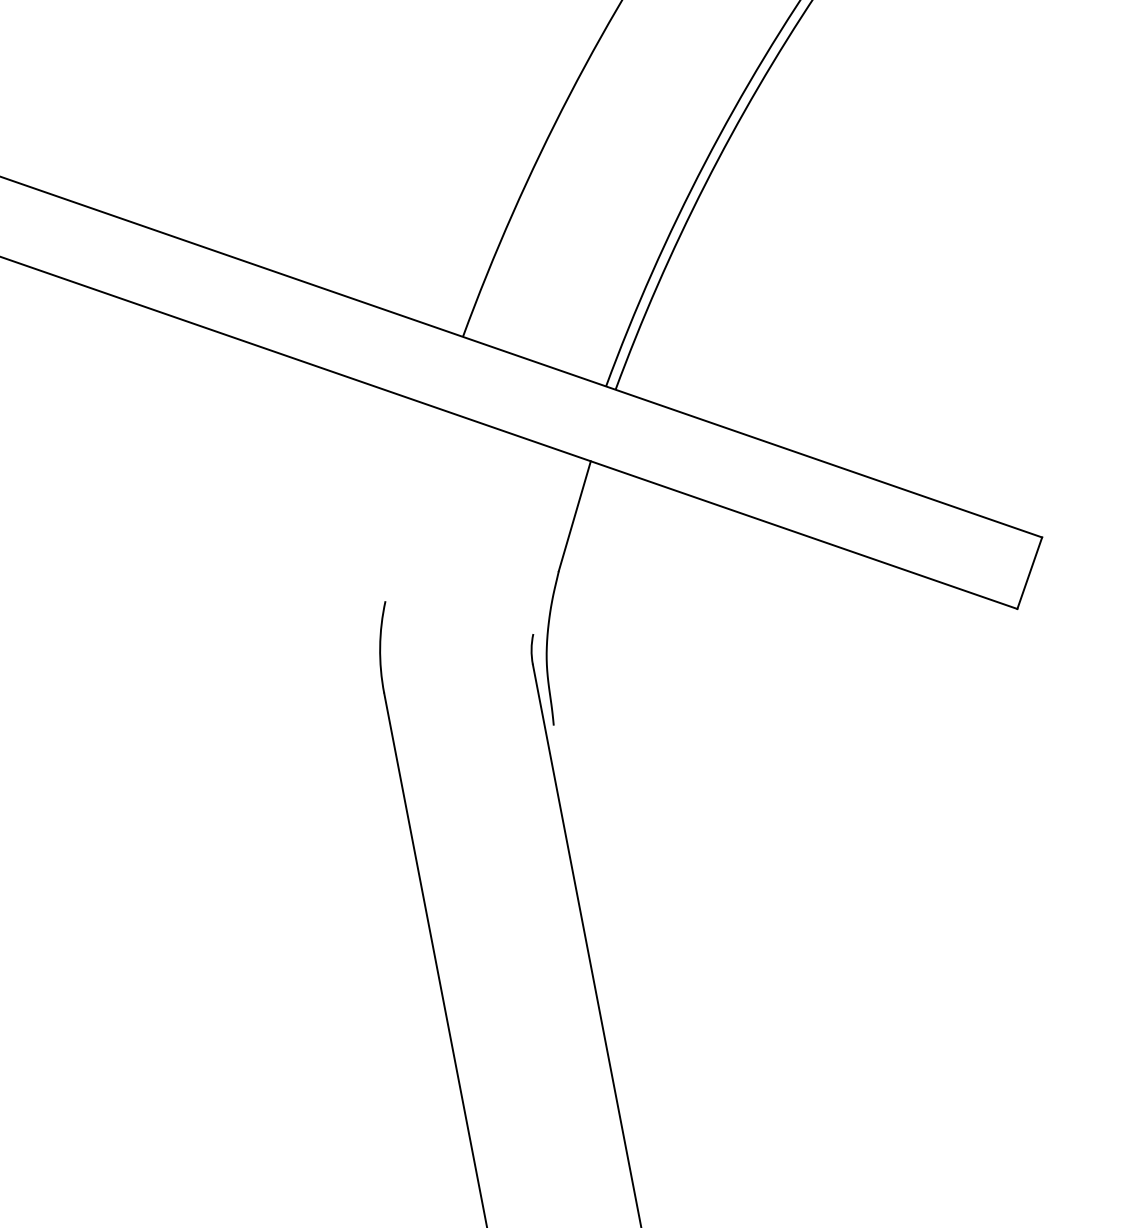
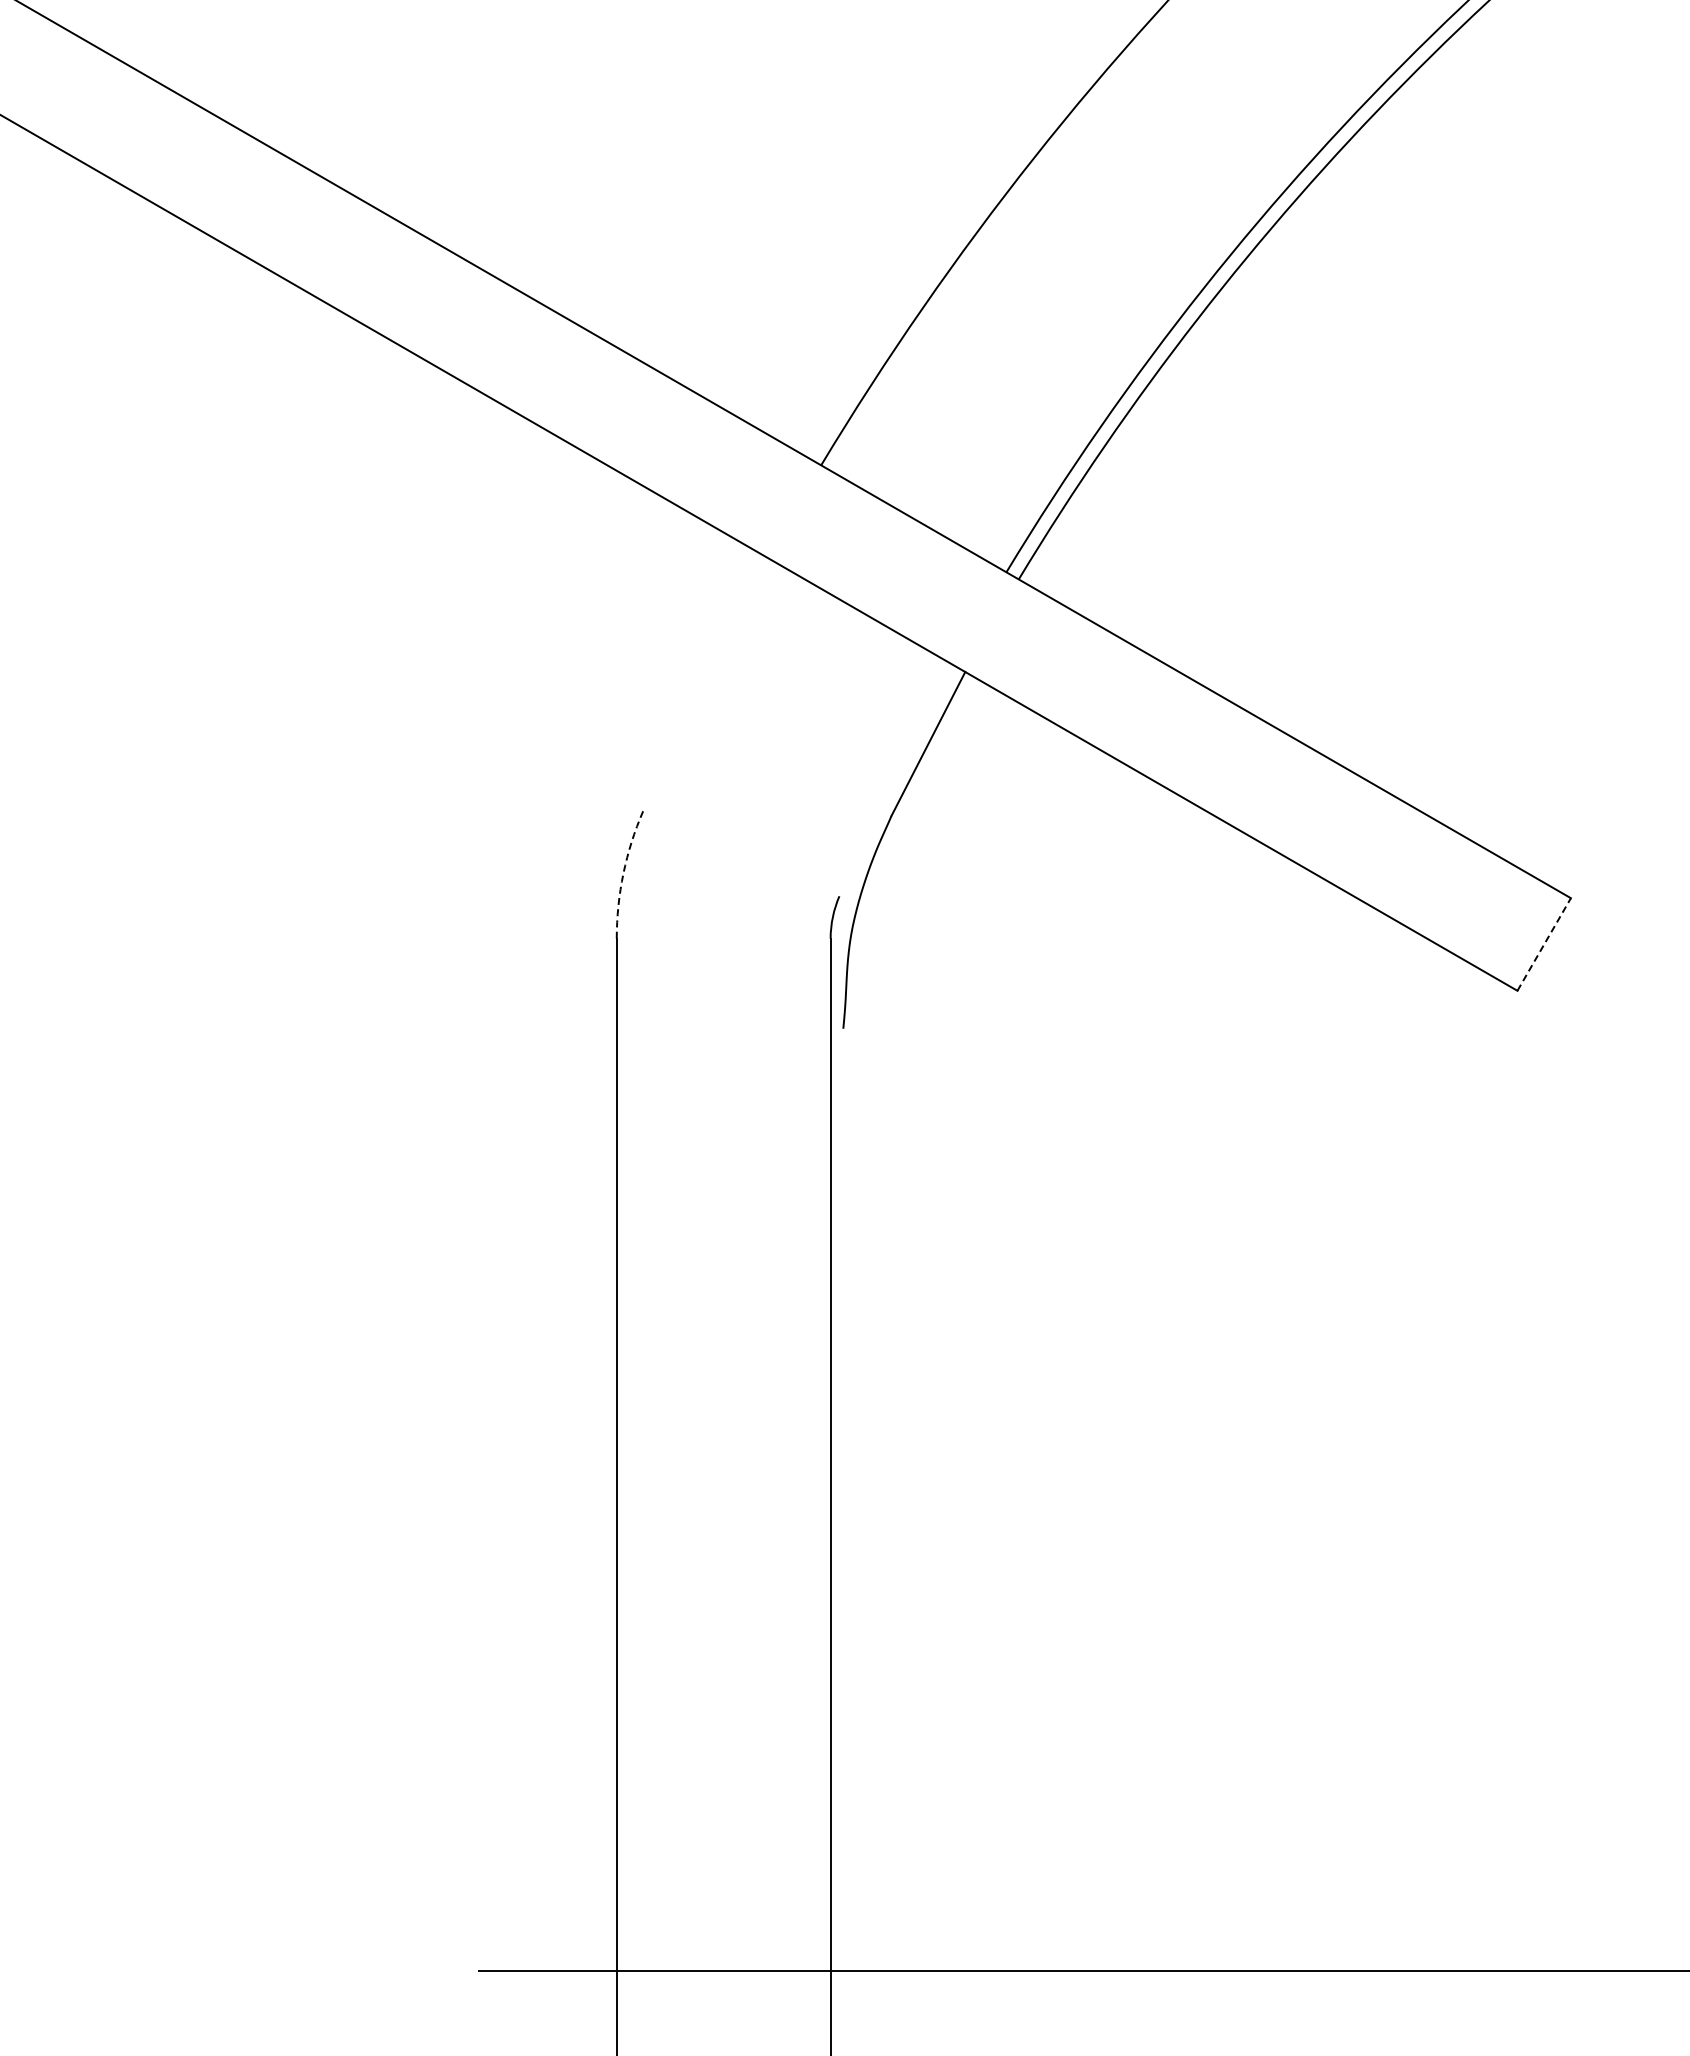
line: (1029, 573) -> (1544, 944), solid -> dashed
arc: (380, 647) -> (623, 873), solid -> dashed

